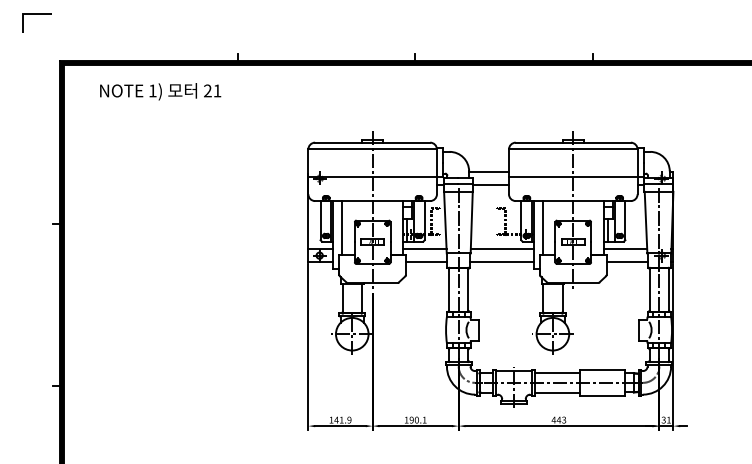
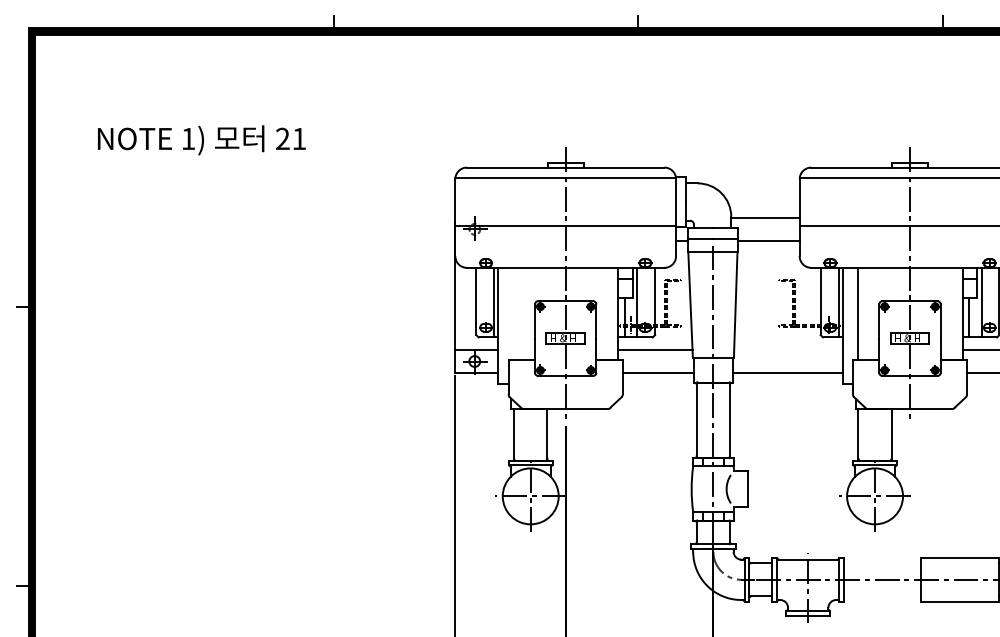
text: (160, 91) -> (201, 139), moved
line: (342, 227) -> (513, 313), removed
line: (502, 248) -> (788, 349), removed
line: (556, 373) -> (881, 563), removed
line: (556, 392) -> (881, 596), removed

